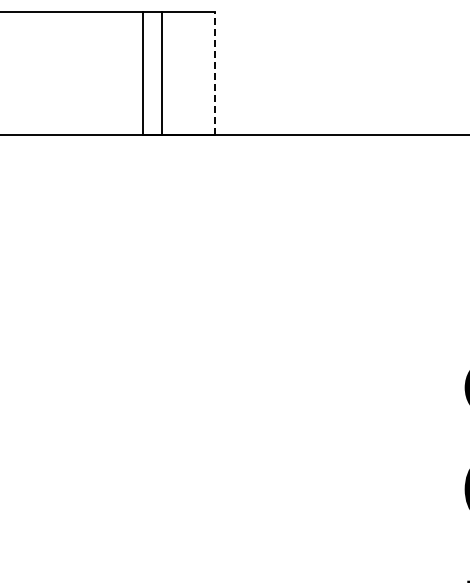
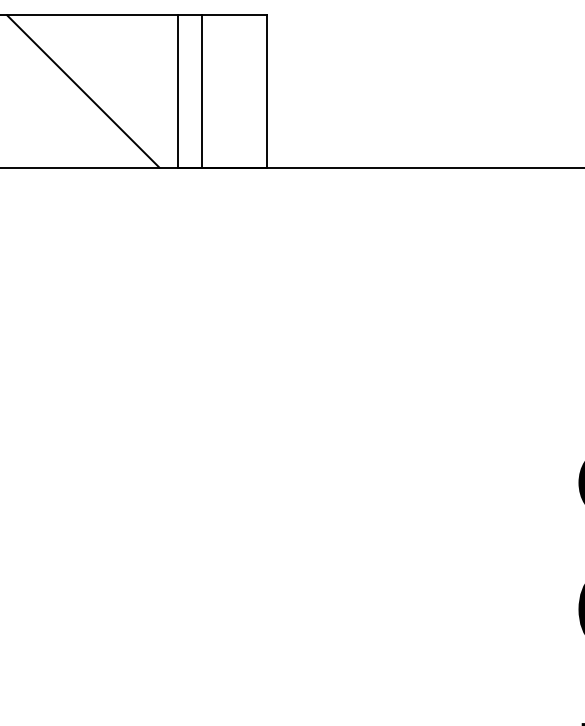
hatch: (66, 73) -> (82, 91), added
line: (214, 73) -> (266, 91), dashed -> solid

